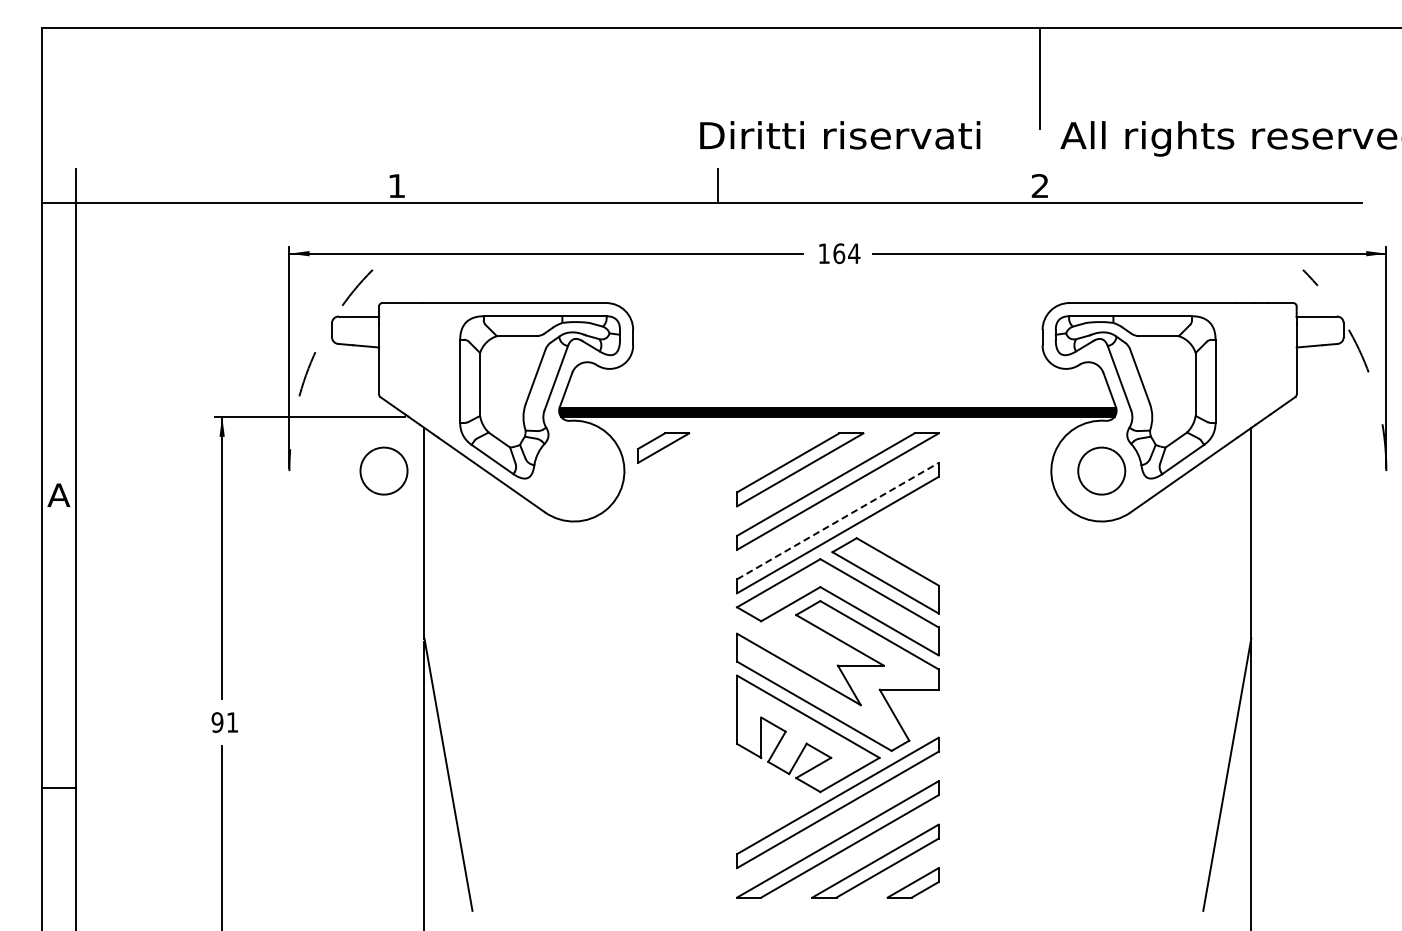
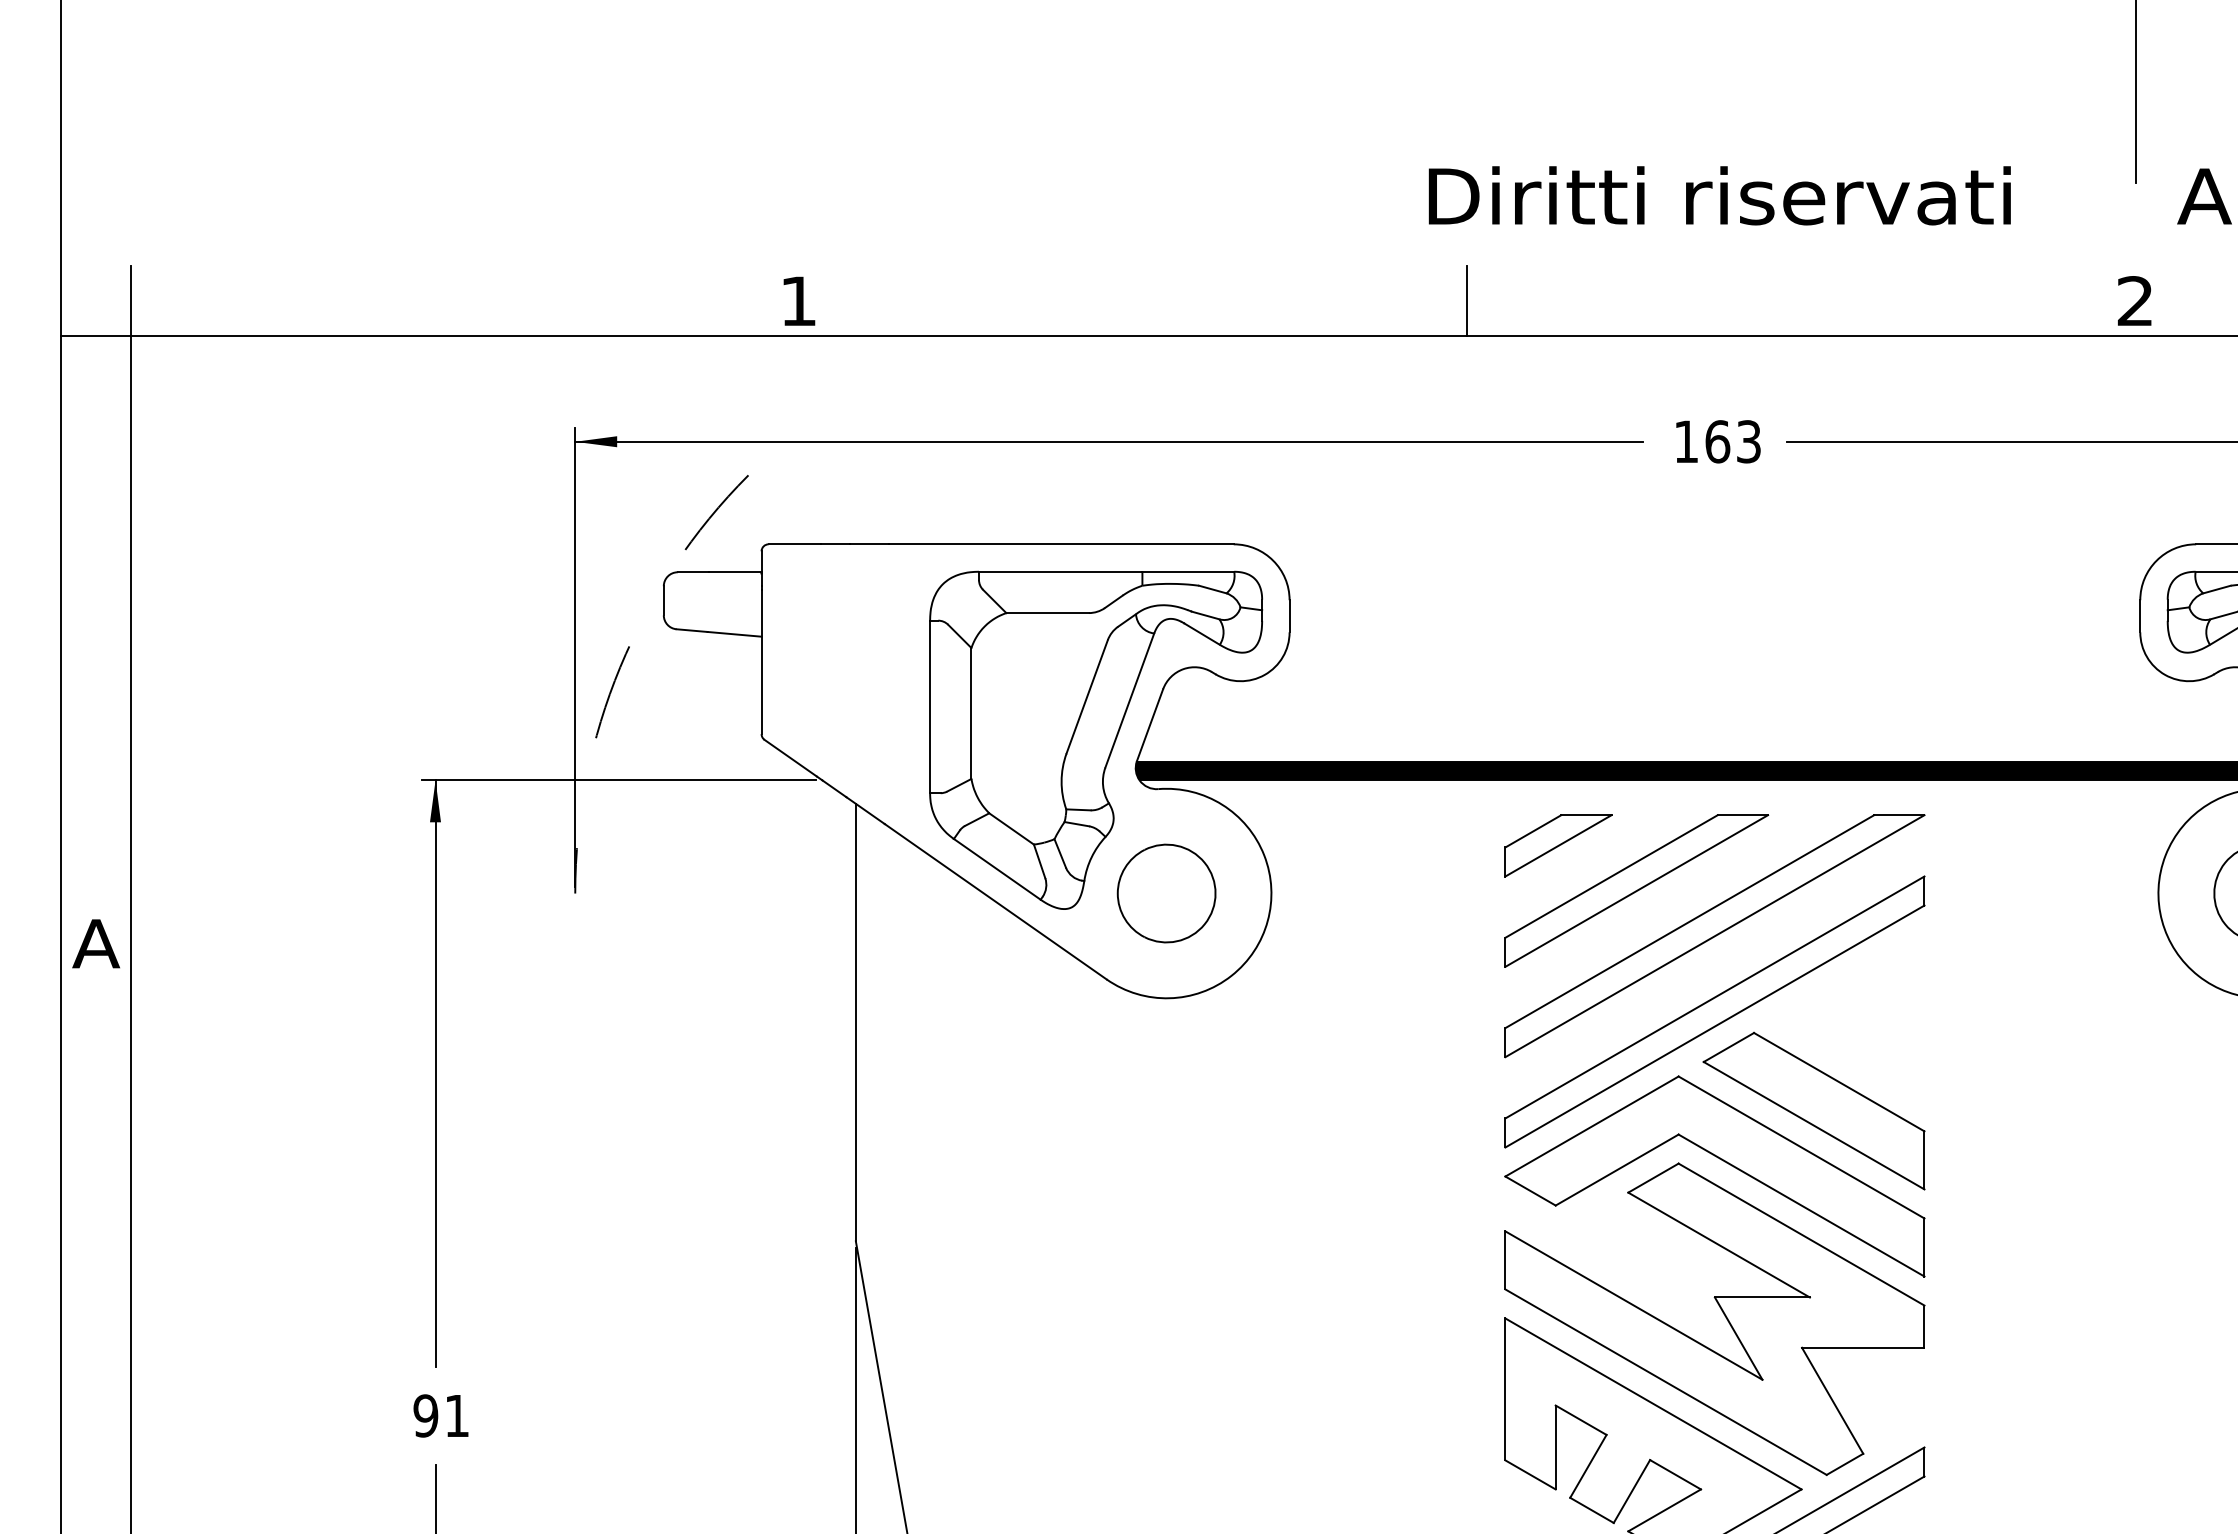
text: (854, 253) -> (1749, 441), 164 -> 163
part: (663, 447) -> (1558, 844), moved
part: (383, 470) -> (1165, 892), moved
line: (838, 520) -> (1716, 996), dashed -> solid

